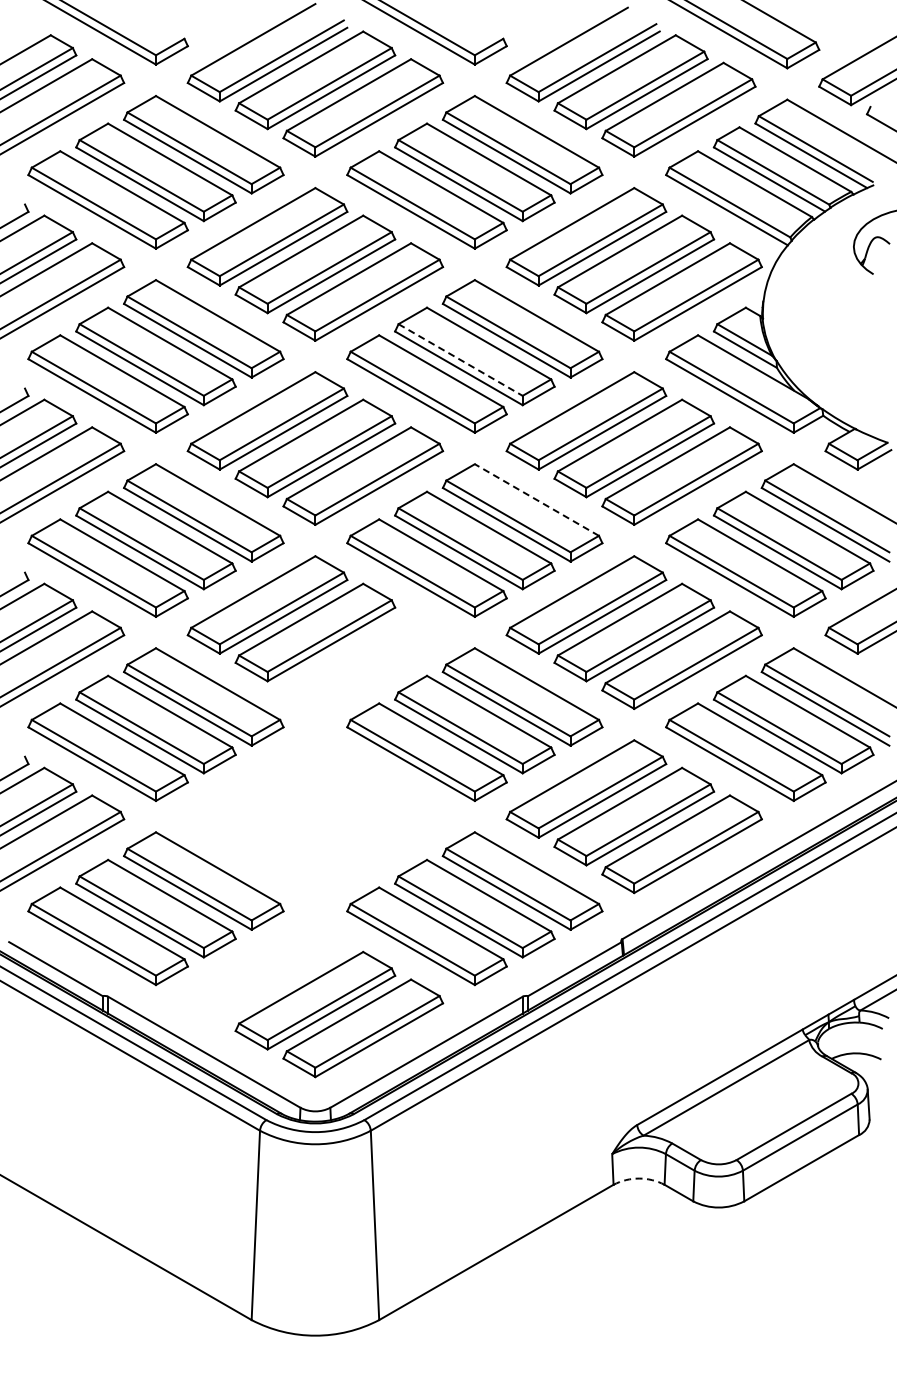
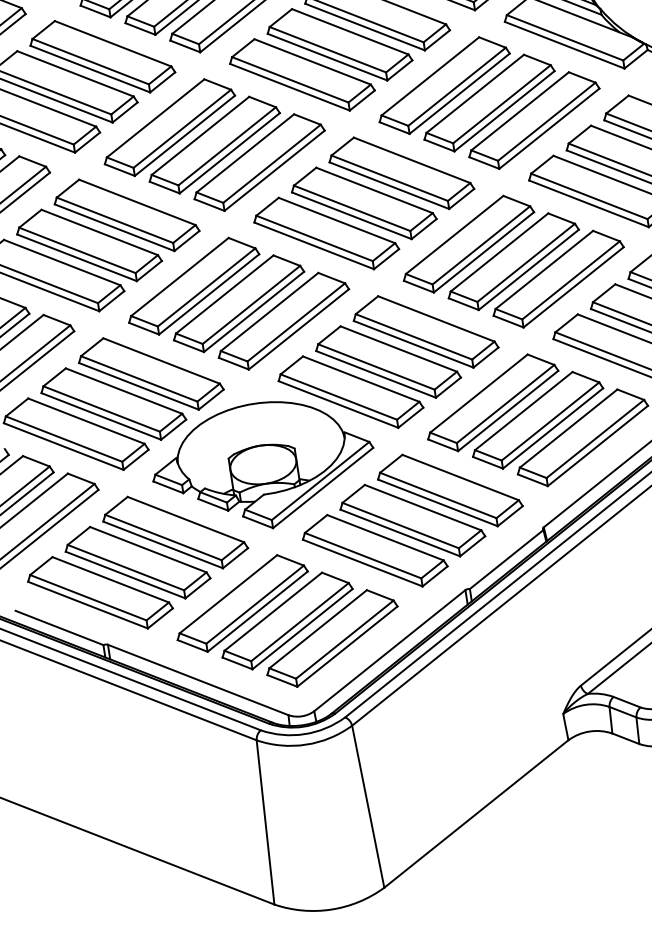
line: (460, 360) -> (327, 50), dashed -> solid
line: (536, 500) -> (411, 160), dashed -> solid
part: (363, 659) -> (283, 320), added
part: (315, 820) -> (263, 465), added
part: (267, 972) -> (242, 602), added
arc: (639, 1178) -> (589, 731), dashed -> solid

